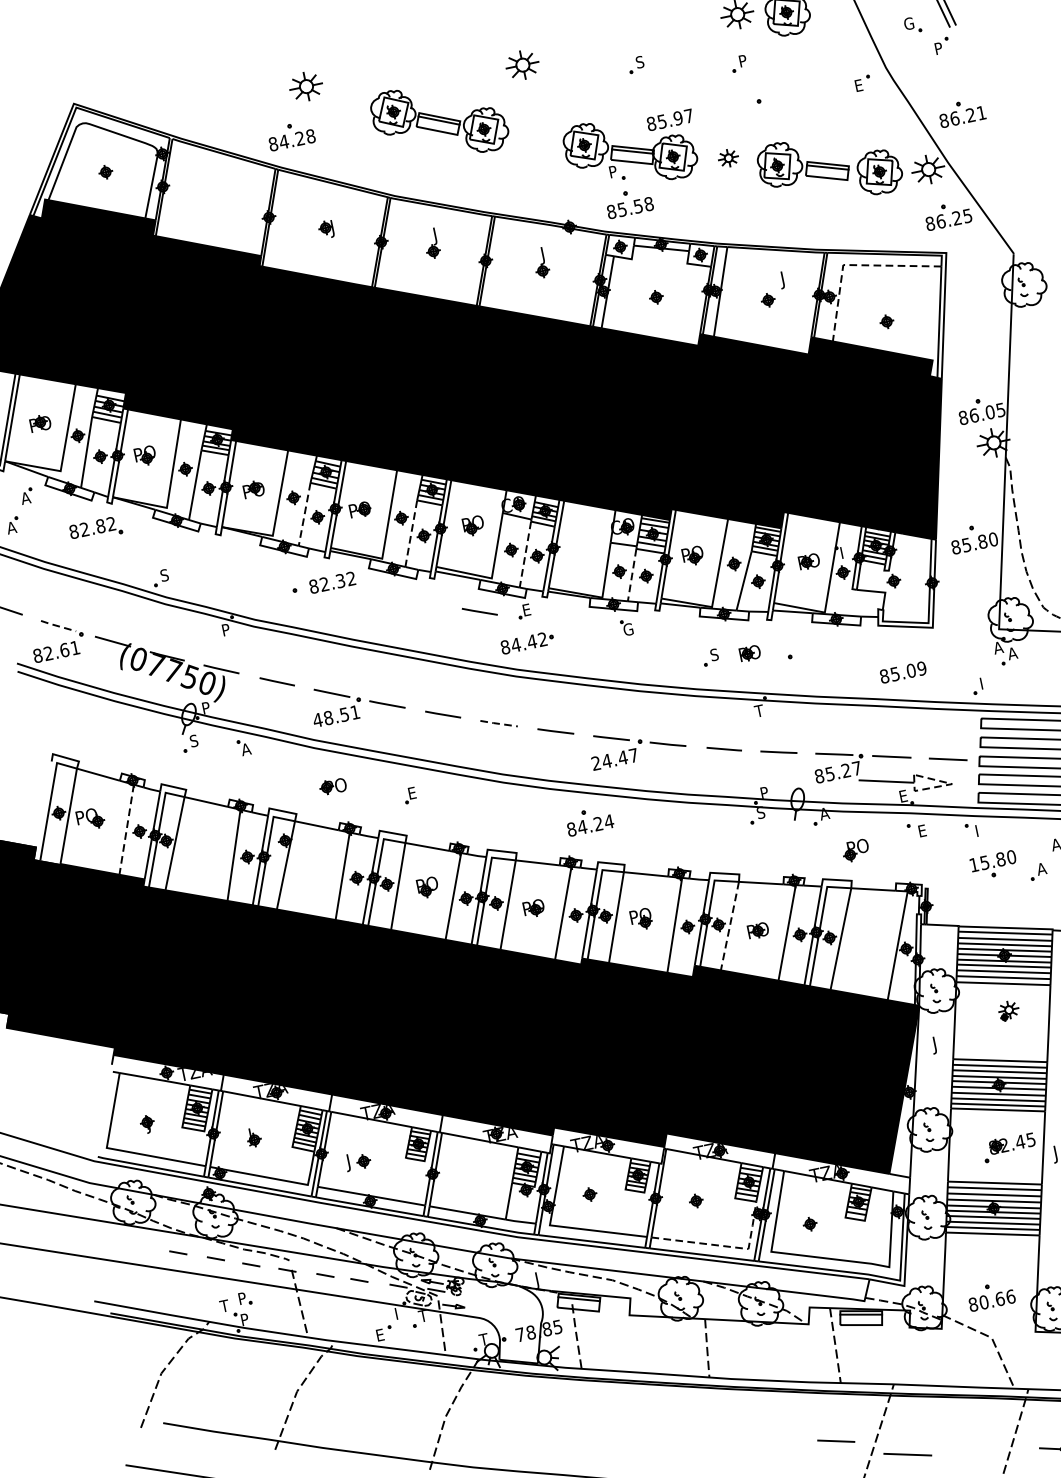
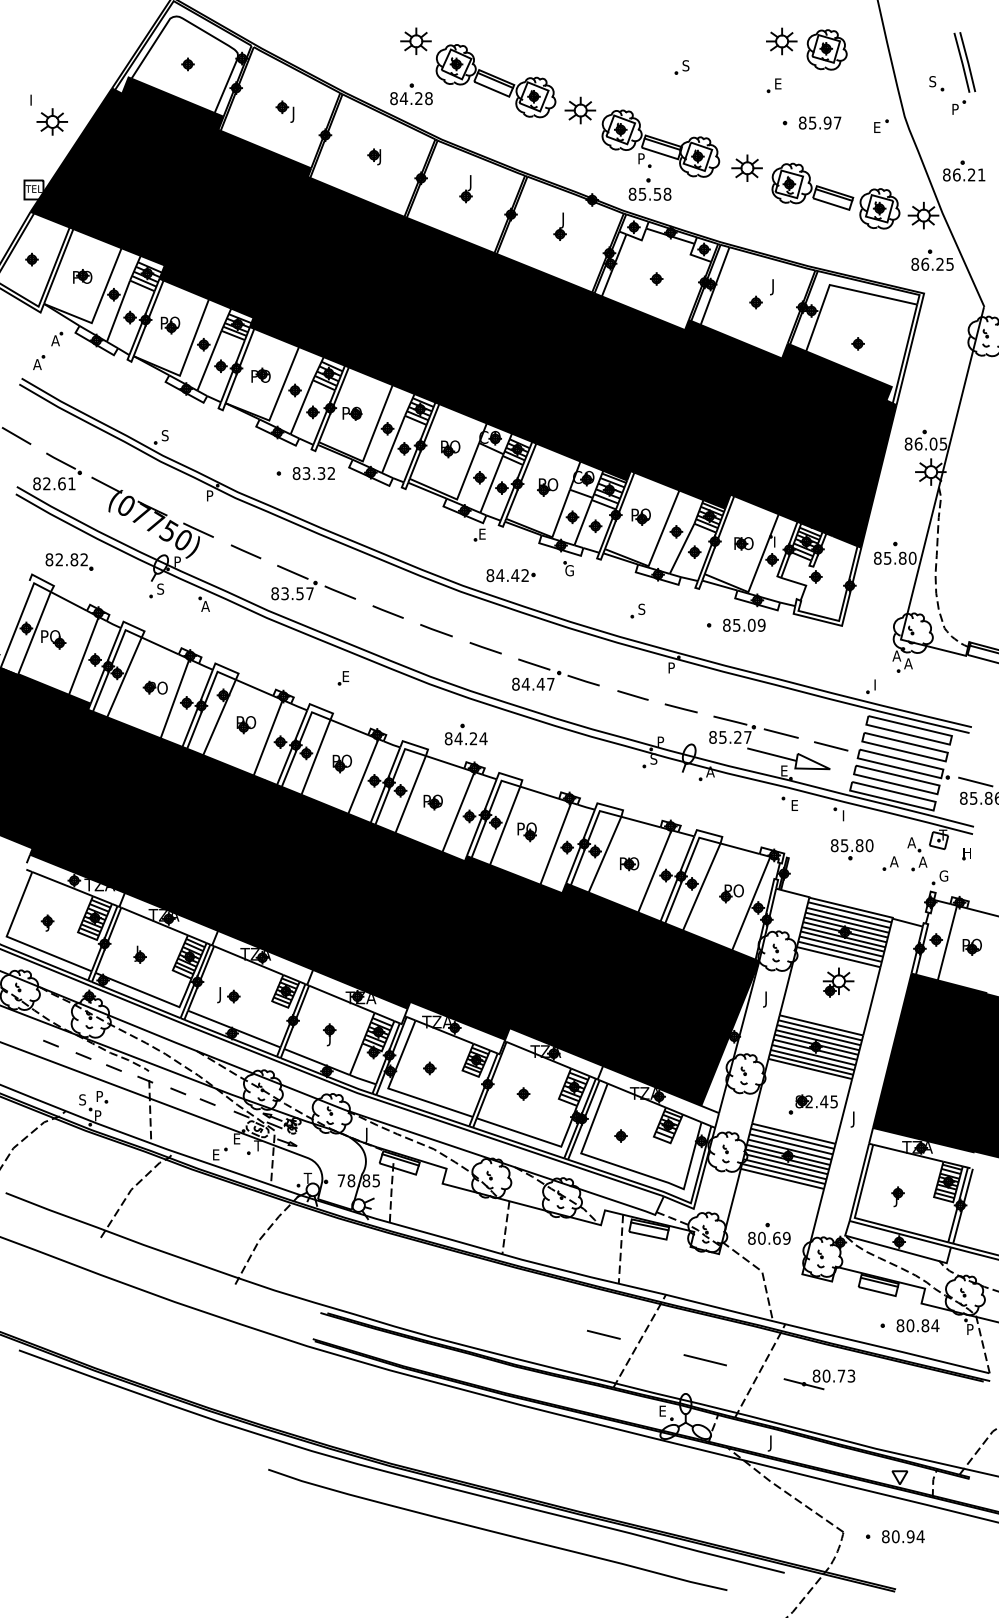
text: (908, 23) -> (933, 81), G -> S
text: (743, 60) -> (778, 83), P -> E
part: (522, 65) -> (580, 110), moved
part: (305, 85) -> (415, 40), moved
text: (670, 119) -> (820, 122), moved
part: (291, 135) -> (411, 94), moved
part: (727, 157) -> (746, 167), size x1.67
part: (219, 201) -> (284, 111), added
line: (853, 264) -> (838, 286), dashed -> solid
line: (304, 514) -> (301, 407), dashed -> solid
part: (95, 529) -> (69, 561), moved
line: (411, 533) -> (393, 444), dashed -> solid
part: (586, 545) -> (547, 487), added
line: (525, 554) -> (491, 484), dashed -> solid
line: (632, 574) -> (583, 522), dashed -> solid
text: (324, 584) -> (306, 473), 82.32 -> 83.32
line: (478, 611) -> (439, 526), removed
line: (58, 626) -> (60, 461), dashed -> solid
part: (526, 642) -> (510, 575), moved
part: (749, 653) -> (673, 614), removed
text: (903, 671) -> (744, 624), moved
text: (759, 710) -> (671, 667), T -> P
text: (336, 716) -> (292, 593), 48.51 -> 83.57
line: (499, 723) -> (436, 630), dashed -> solid
text: (595, 762) -> (515, 683), 24.47 -> 84.47
line: (945, 785) -> (823, 769), dashed -> solid
part: (332, 786) -> (154, 687), moved
part: (588, 821) -> (465, 734), moved
line: (126, 829) -> (83, 655), dashed -> solid
part: (855, 850) -> (731, 893), moved
text: (973, 864) -> (834, 845), 15.80 -> 85.80
part: (316, 867) -> (246, 725), added
line: (730, 925) -> (605, 854), dashed -> solid
part: (1008, 1010) -> (838, 982), size x1.67
part: (474, 1180) -> (329, 1034), added
line: (725, 1246) -> (541, 1140), dashed -> solid
text: (1010, 1295) -> (786, 1237), 80.66 -> 80.69
text: (224, 1305) -> (82, 1099), T -> S
text: (399, 1312) -> (237, 1138), I -> E
line: (907, 1455) -> (704, 1360), moved

